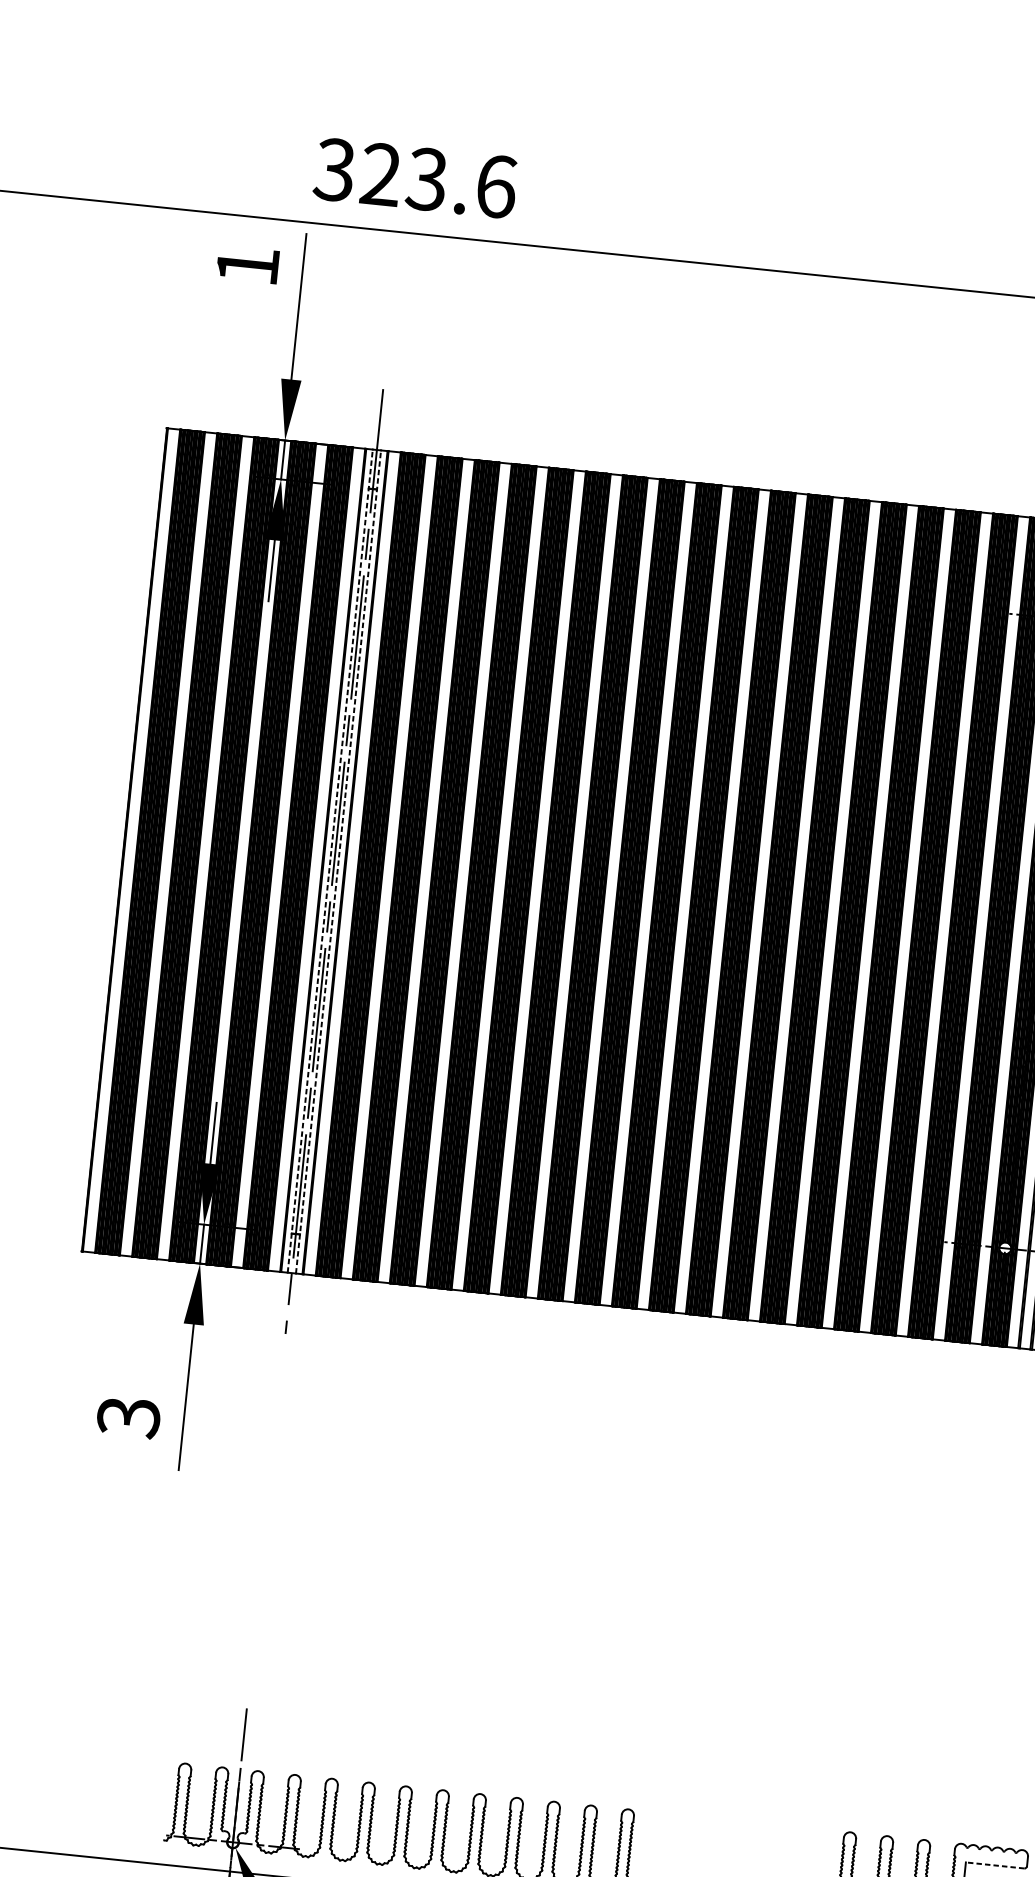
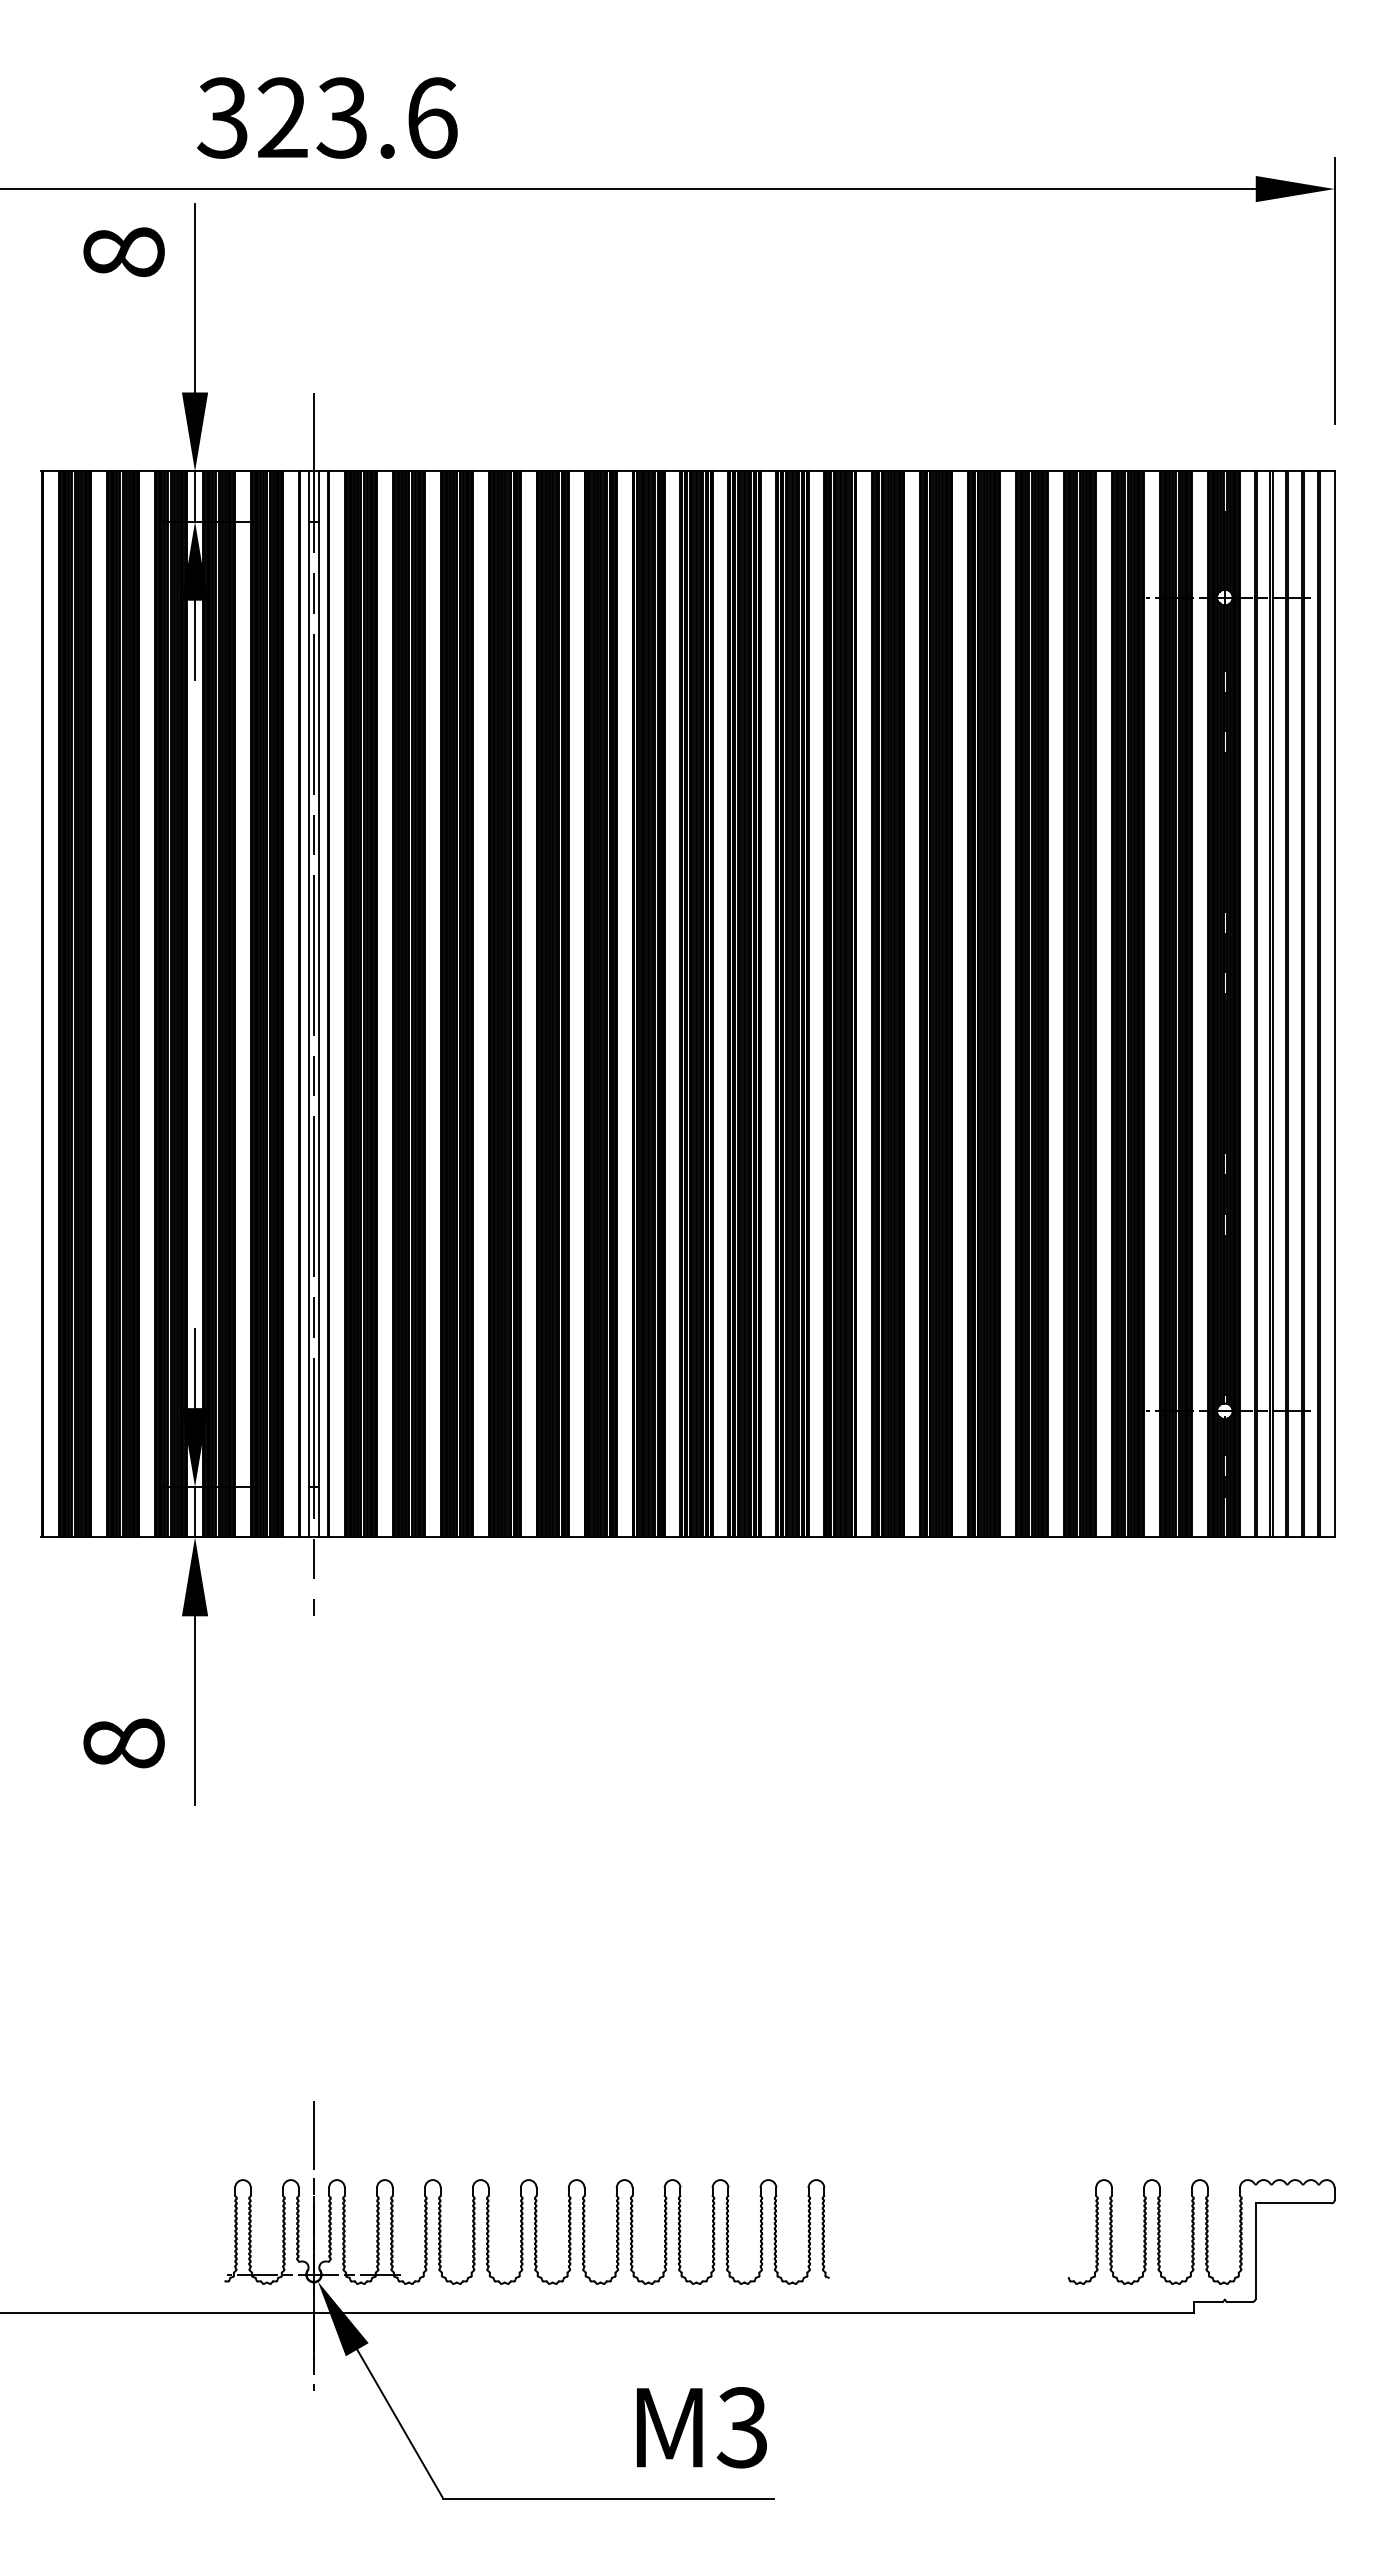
text: (247, 265) -> (123, 252), 1 -> 8
line: (330, 860) -> (308, 1003), dashed -> solid
line: (338, 861) -> (319, 1003), dashed -> solid
text: (128, 1417) -> (123, 1743), 3 -> 8
line: (995, 1865) -> (1293, 2203), dashed -> solid

